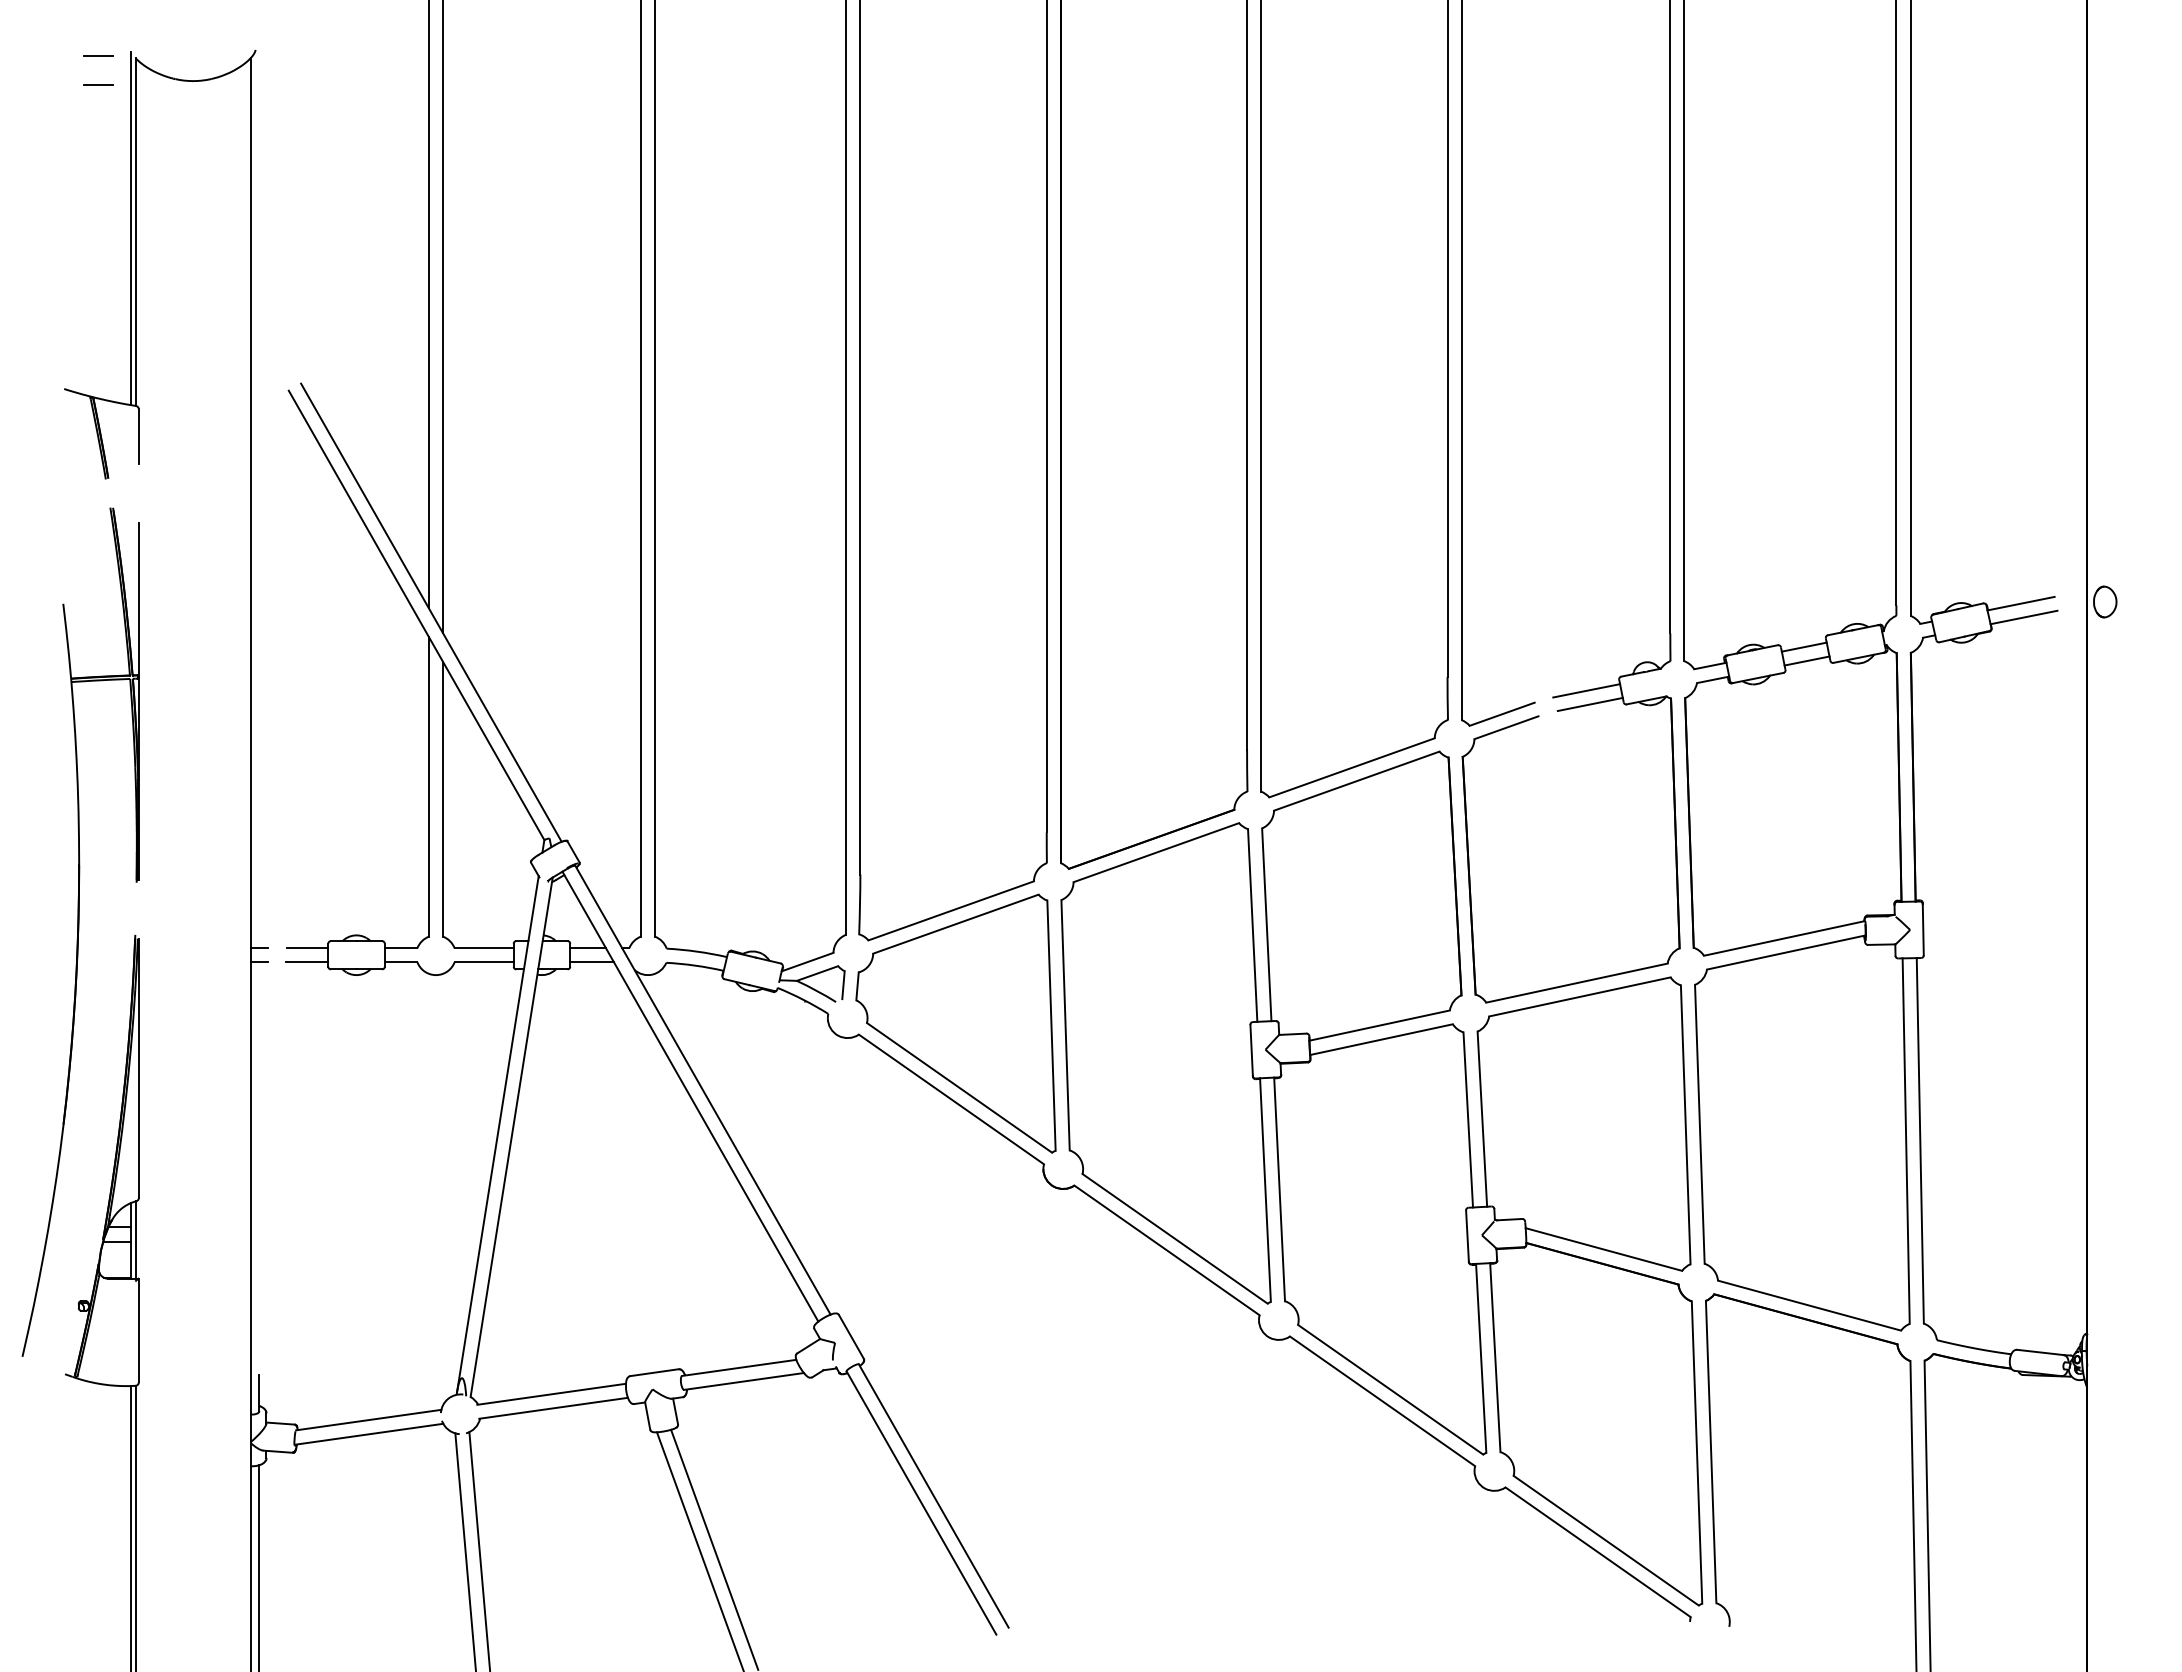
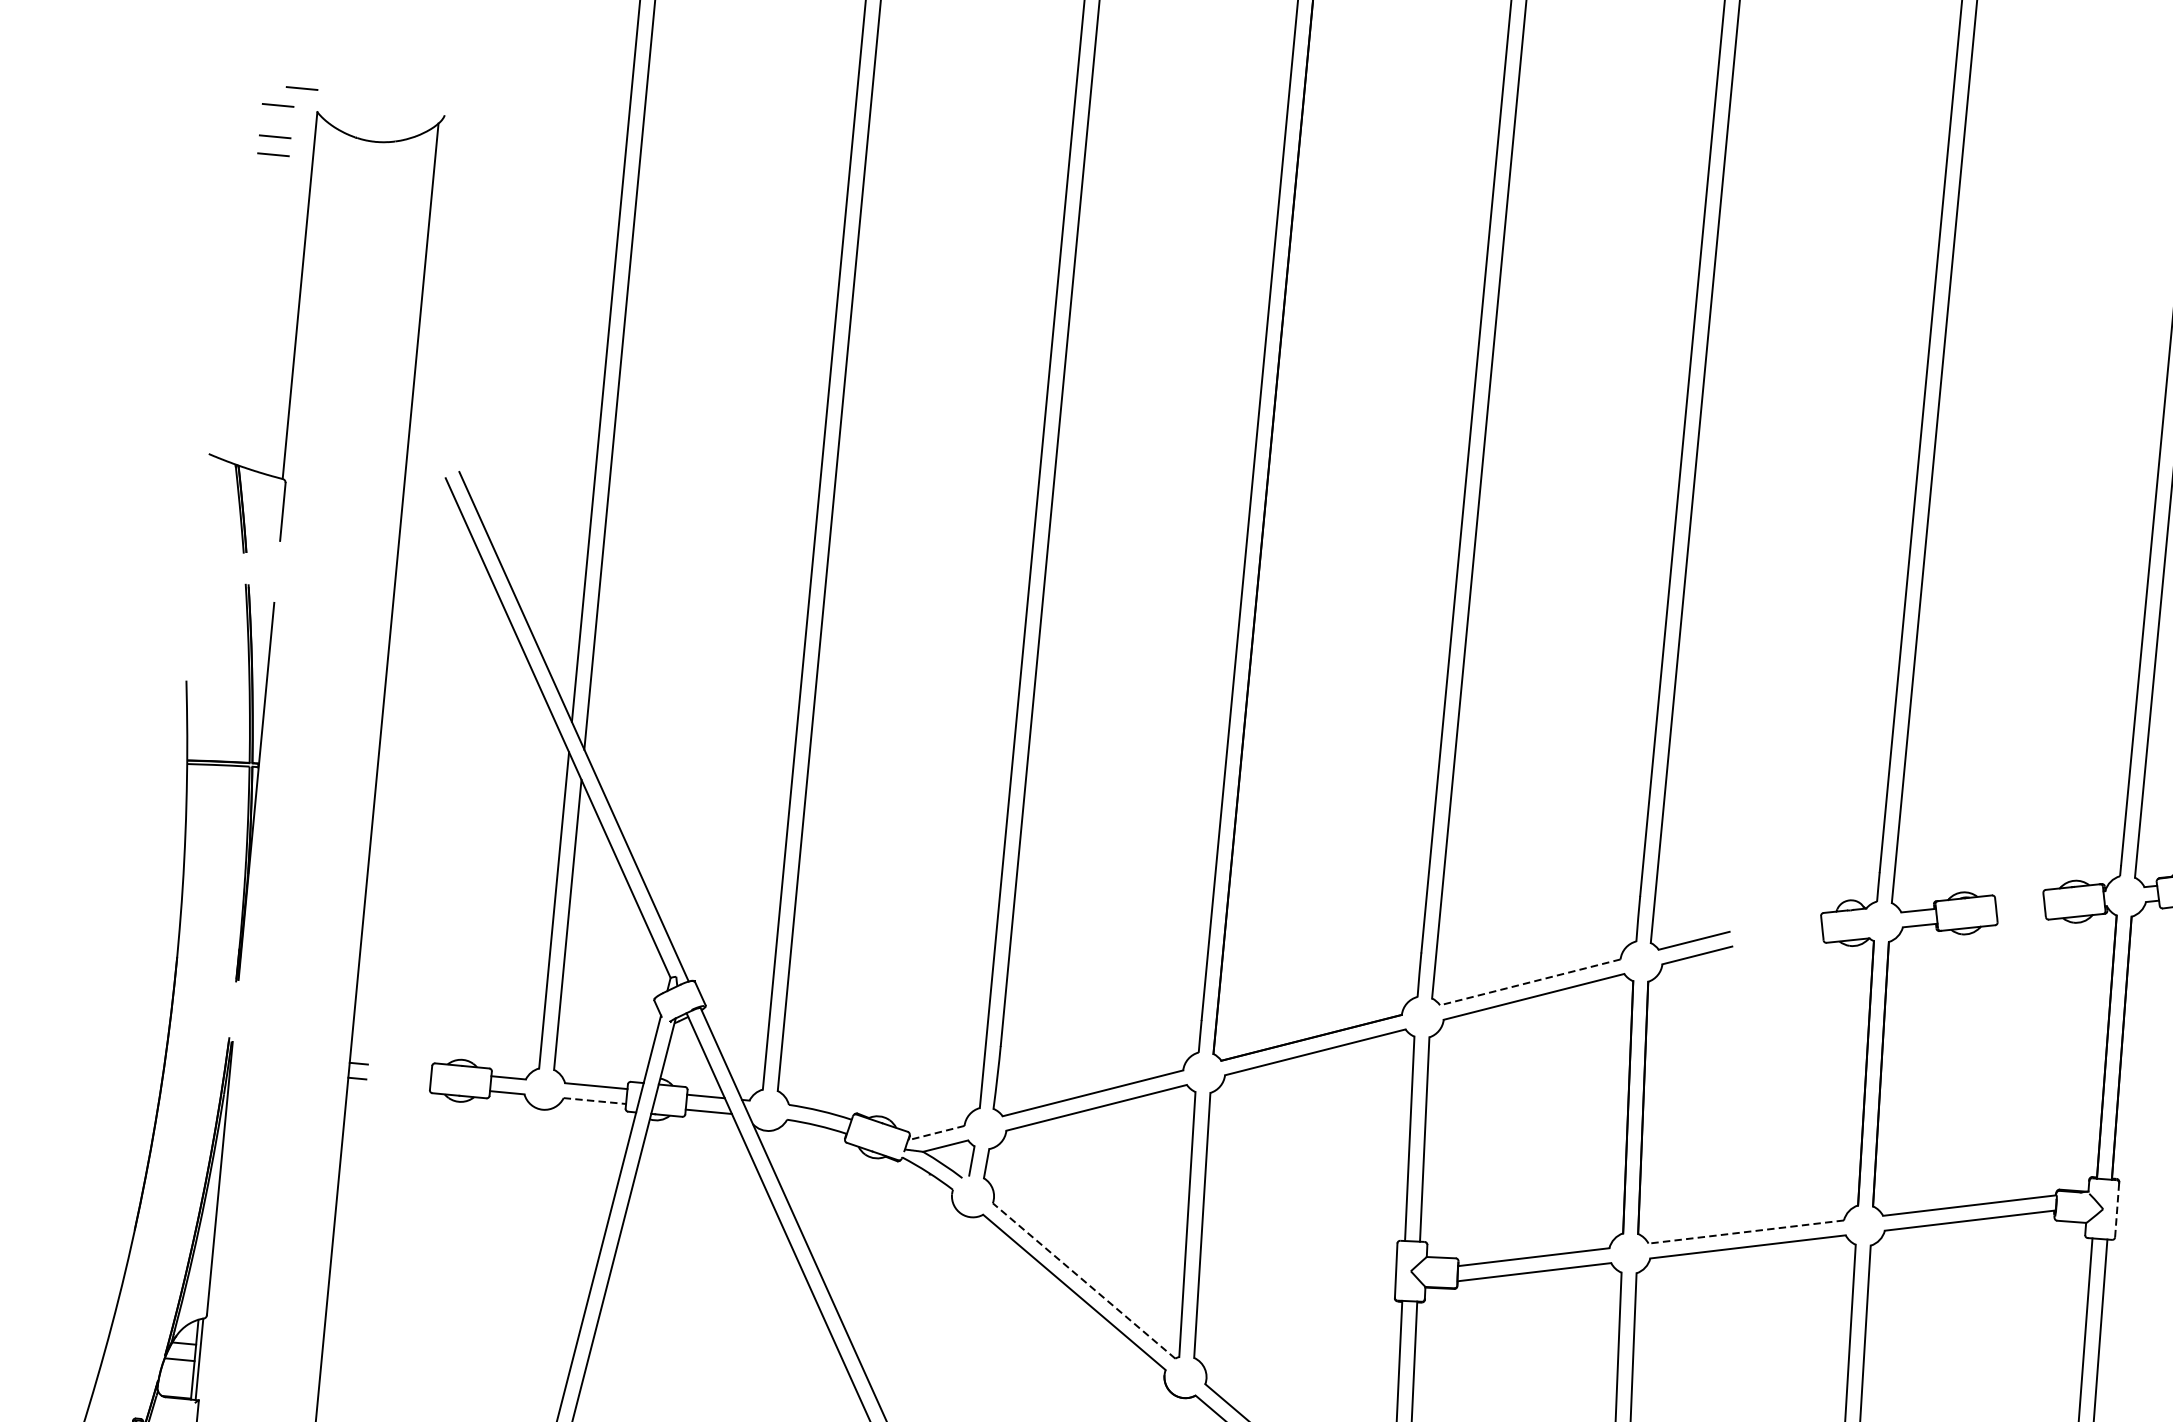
line: (119, 37) -> (302, 88), added
line: (98, 101) -> (273, 153), added
line: (131, 228) -> (295, 291), removed
line: (1803, 646) -> (2018, 899), removed
line: (1806, 660) -> (2020, 914), removed
line: (1586, 690) -> (1785, 924), removed
line: (1589, 704) -> (1787, 939), removed
line: (1352, 767) -> (1530, 982), solid -> dashed
line: (1923, 929) -> (2117, 1210), solid -> dashed
line: (307, 948) -> (409, 1068), removed
line: (307, 962) -> (408, 1083), removed
line: (484, 962) -> (595, 1101), solid -> dashed
line: (807, 962) -> (936, 1133), solid -> dashed
line: (1576, 983) -> (1745, 1232), solid -> dashed
line: (959, 1087) -> (1084, 1280), solid -> dashed

